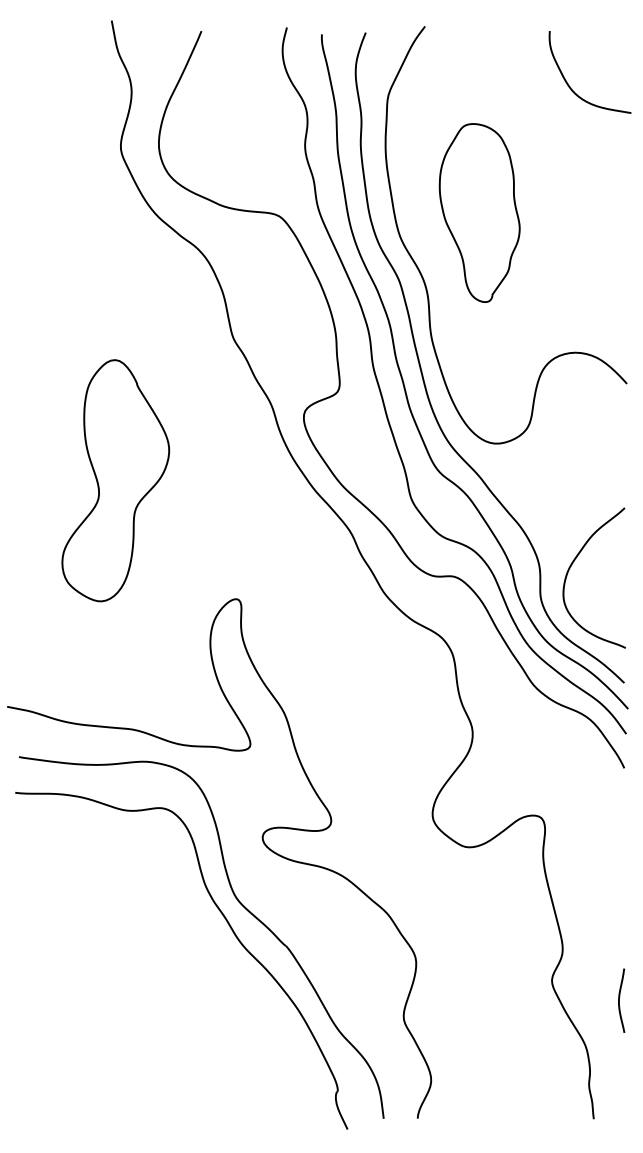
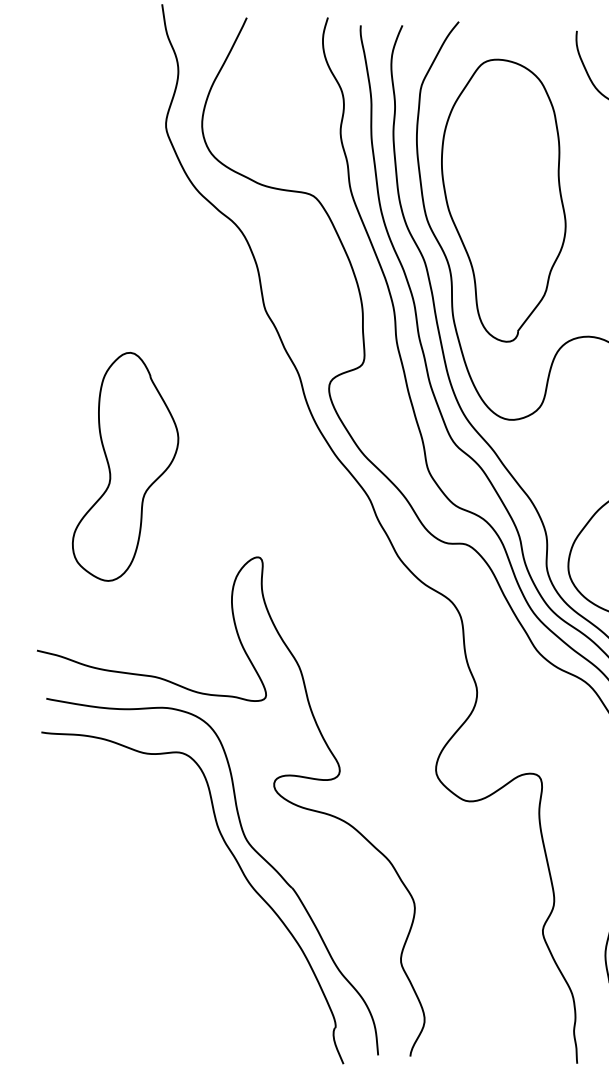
part: (479, 212) -> (503, 200), size x1.67
part: (115, 480) -> (126, 466), moved

